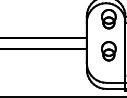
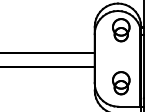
part: (108, 51) -> (120, 83), moved

